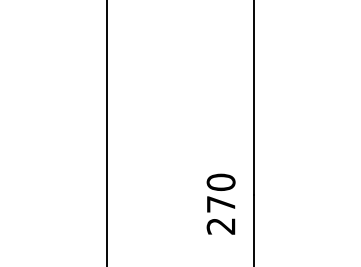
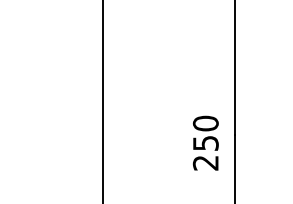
text: (221, 204) -> (206, 143), 270 -> 250

